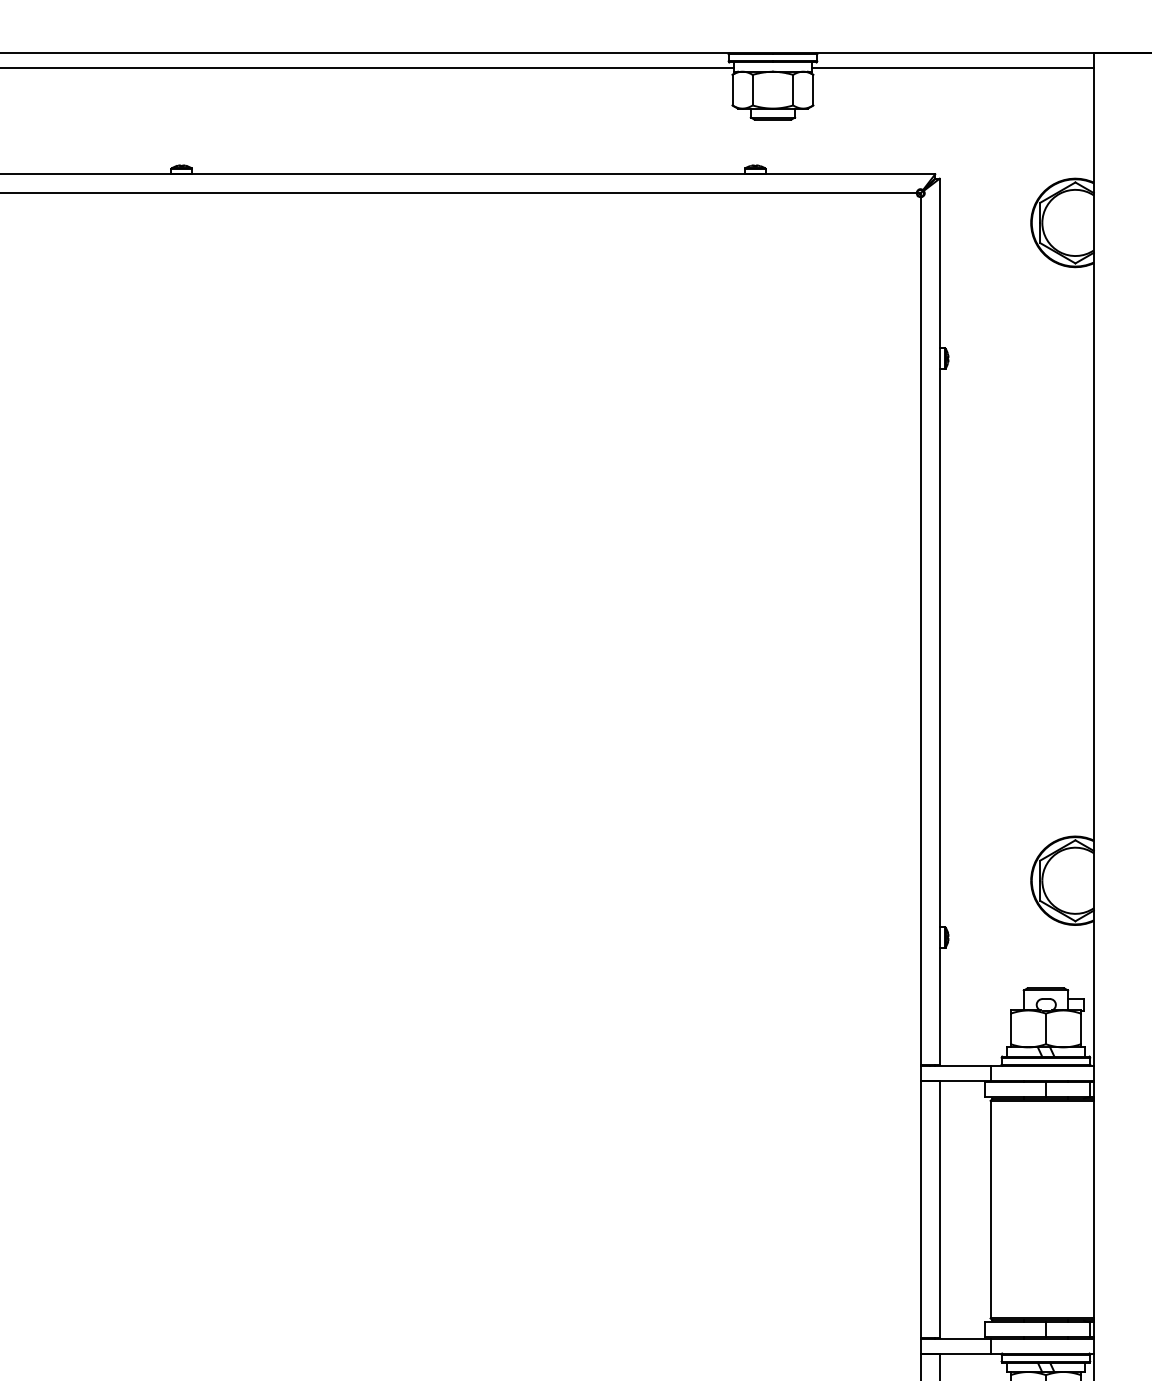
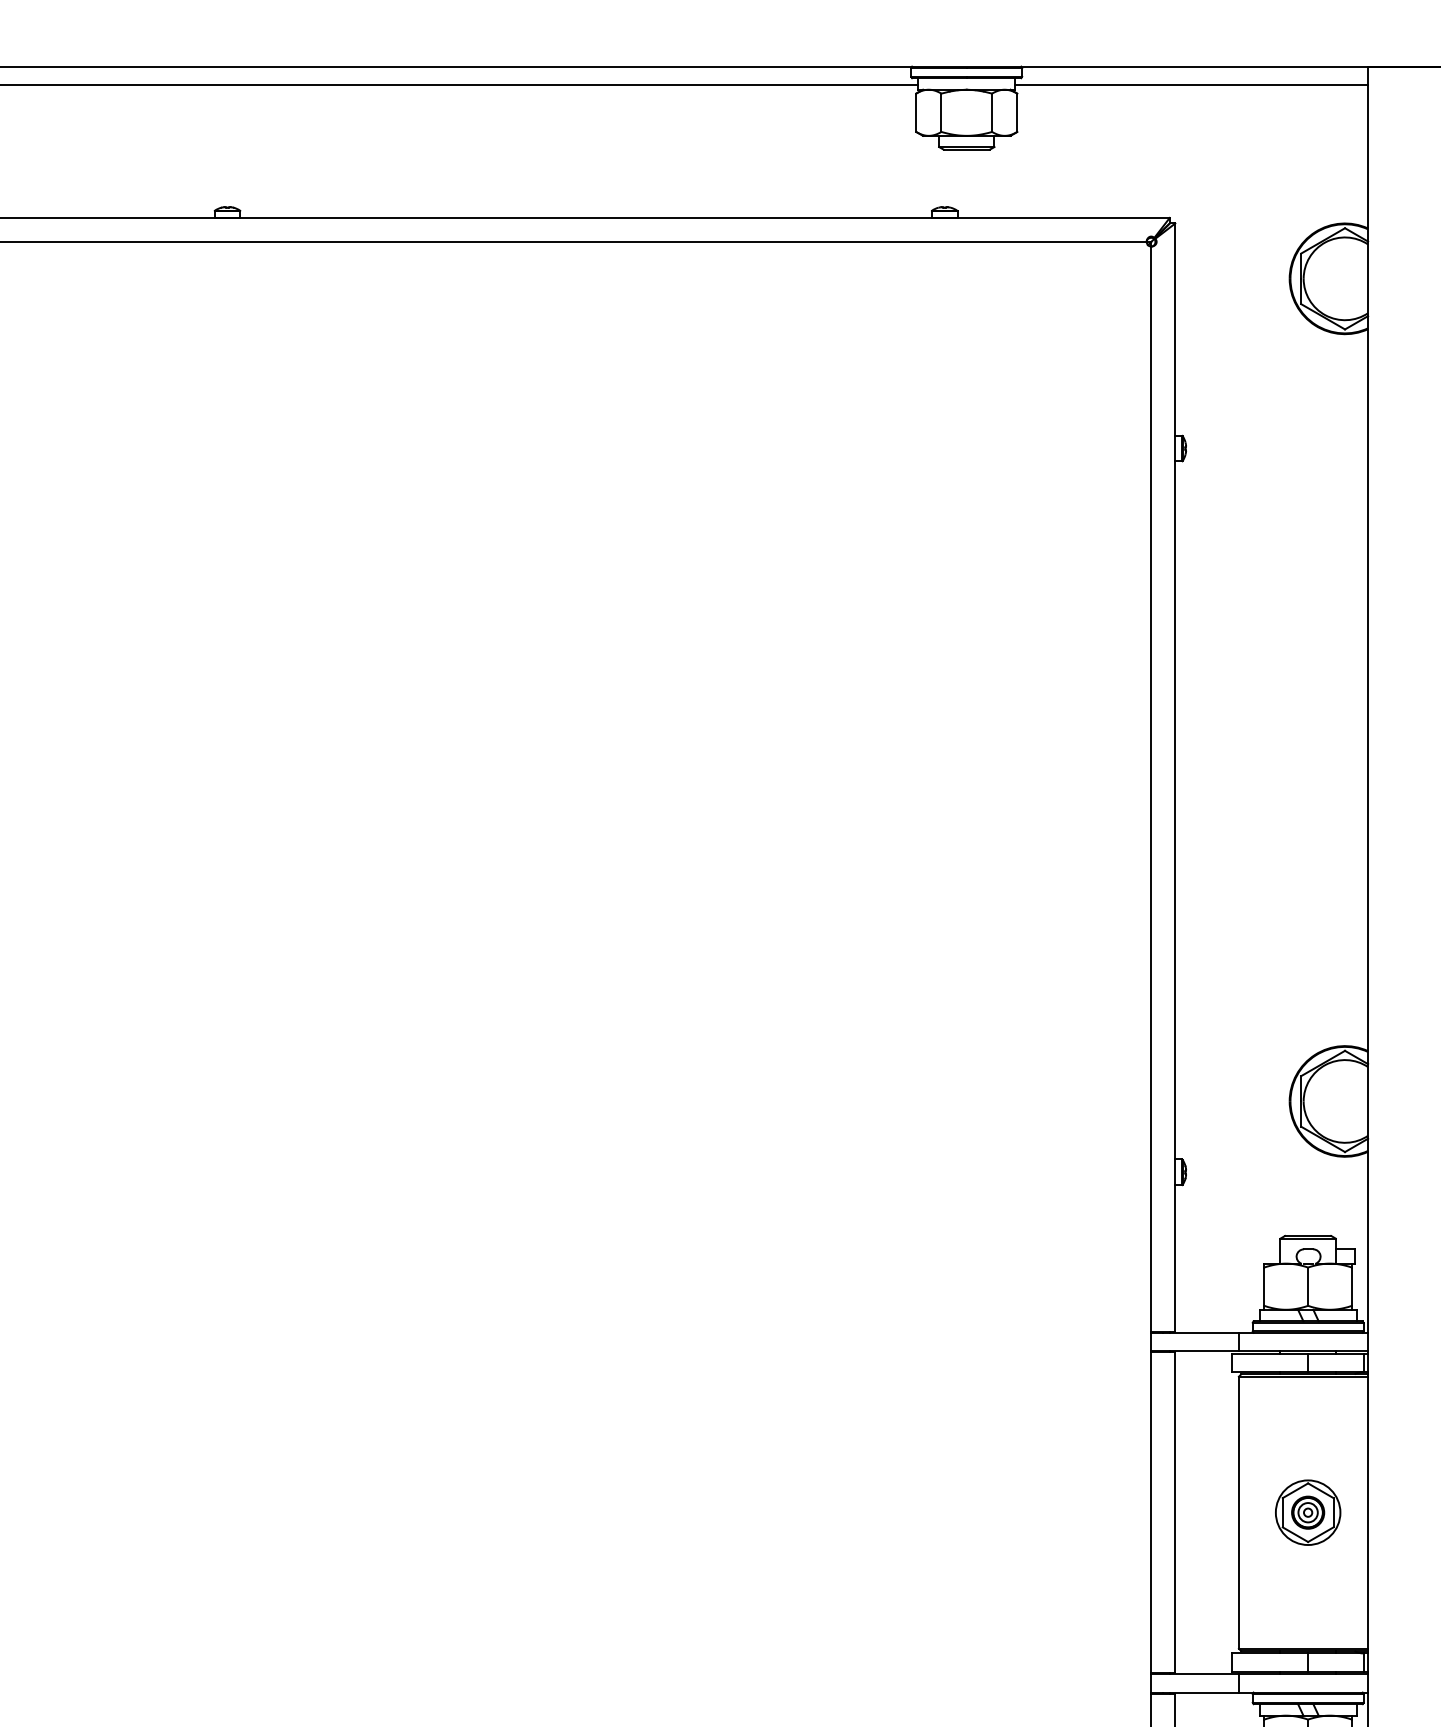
part: (1046, 1209) -> (1308, 1512), added

